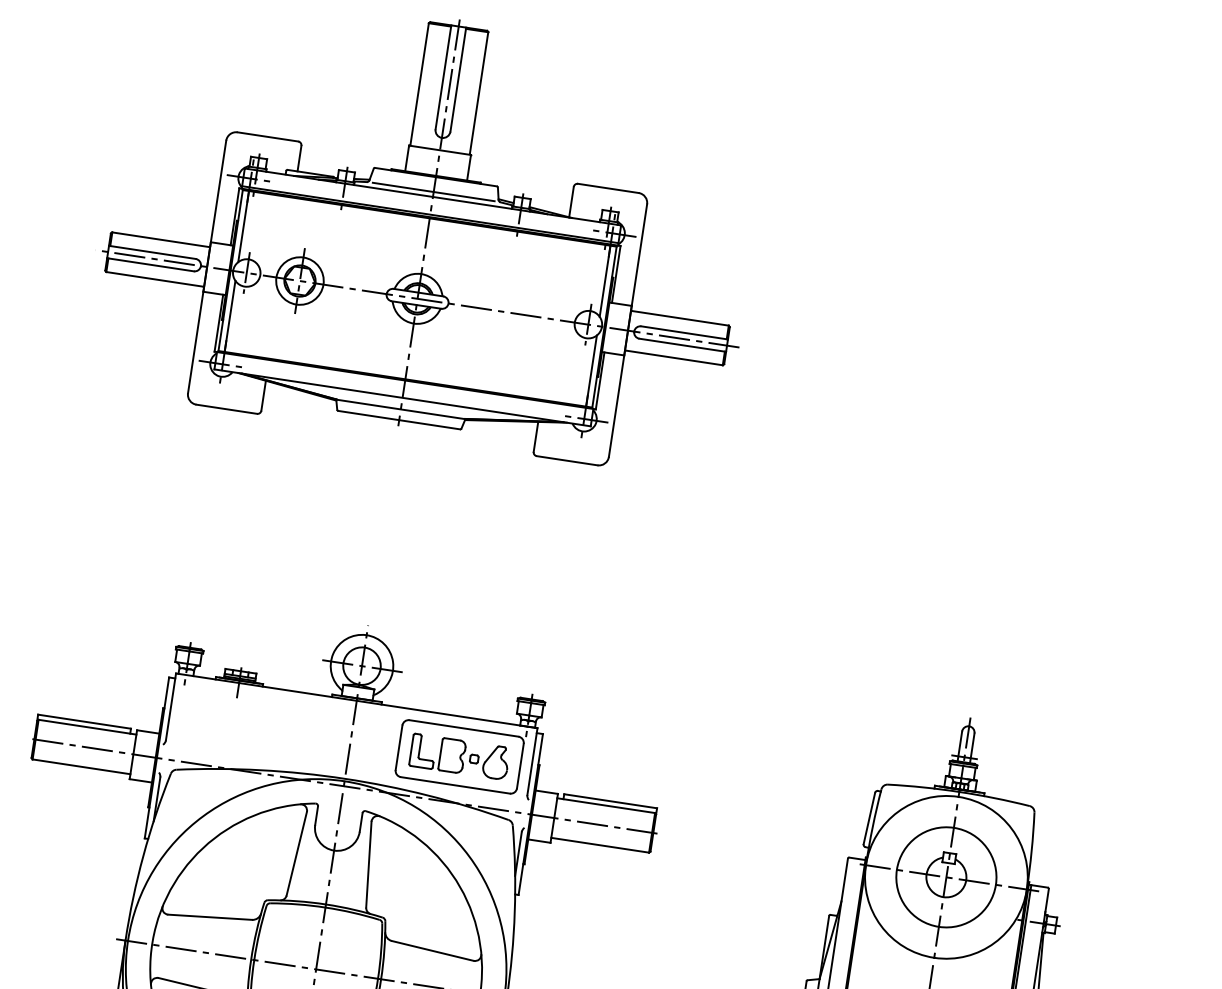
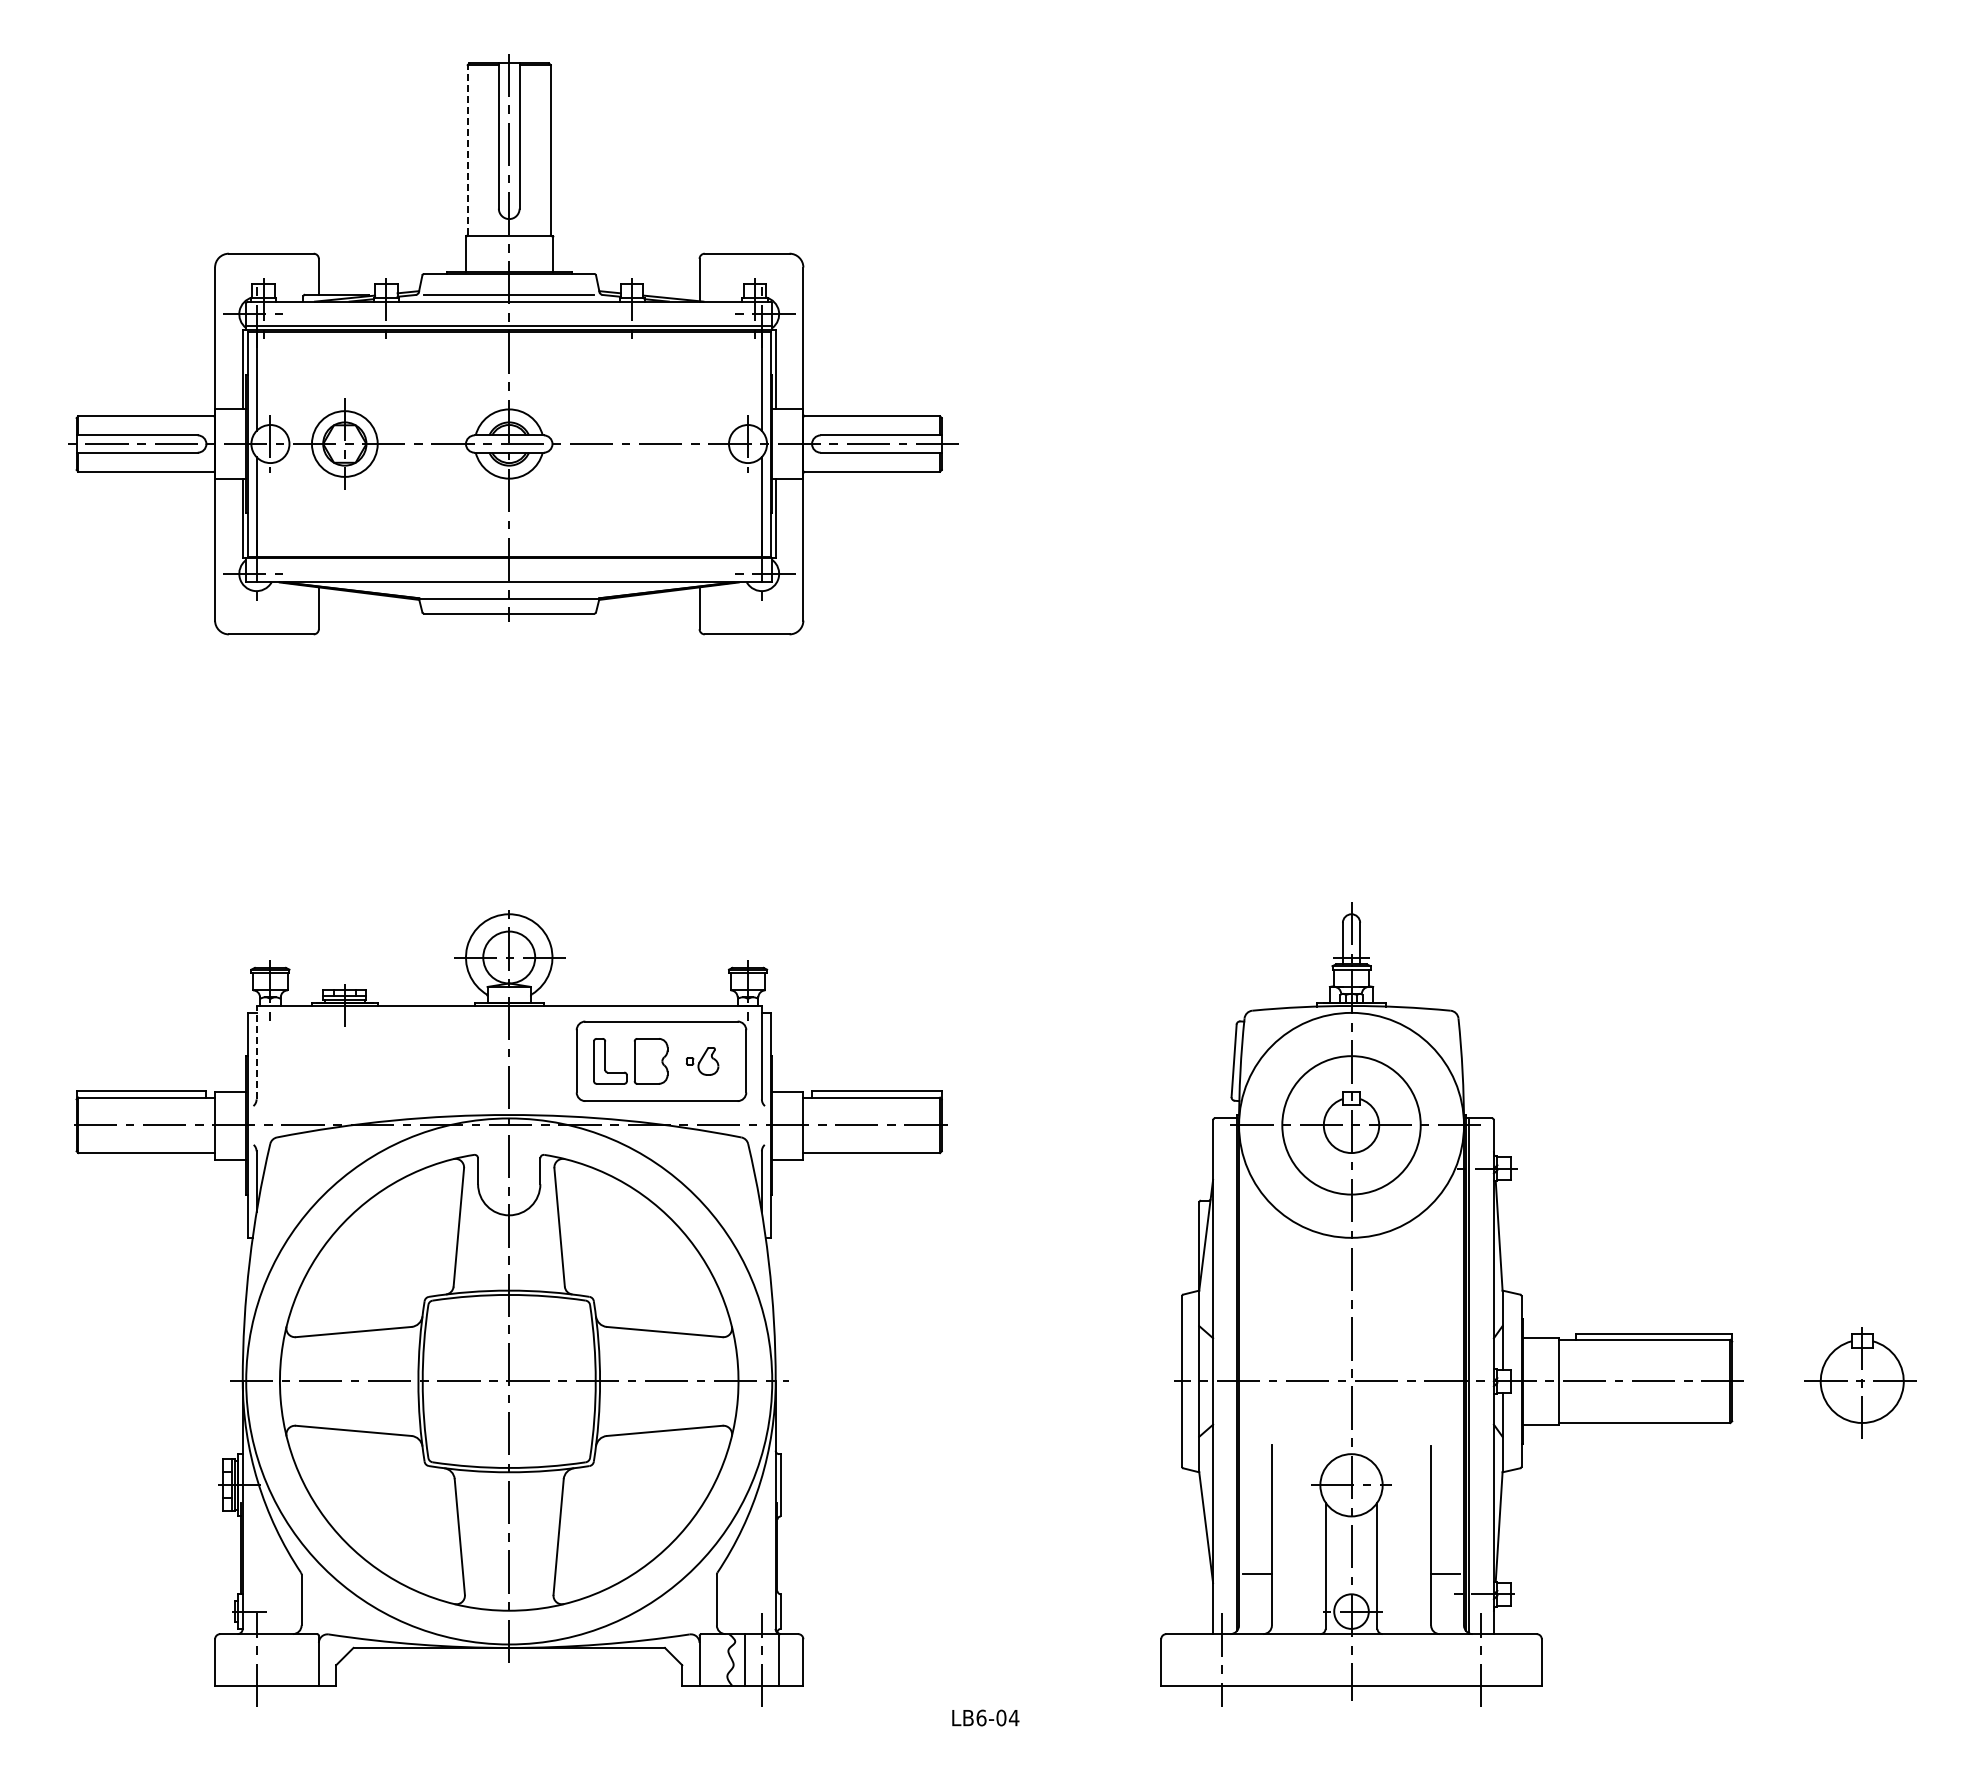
line: (419, 83) -> (467, 149), solid -> dashed
line: (170, 706) -> (256, 1052), solid -> dashed
part: (489, 761) -> (702, 1061), size x0.6

